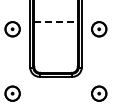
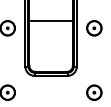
line: (56, 21) -> (51, 20), dashed -> solid

